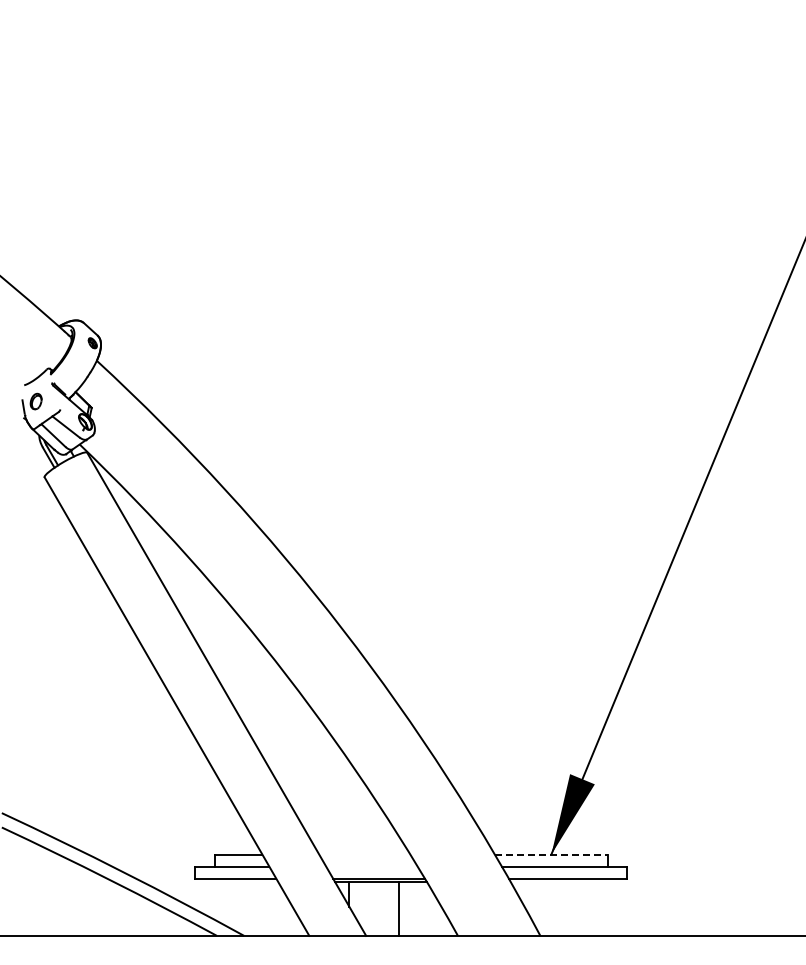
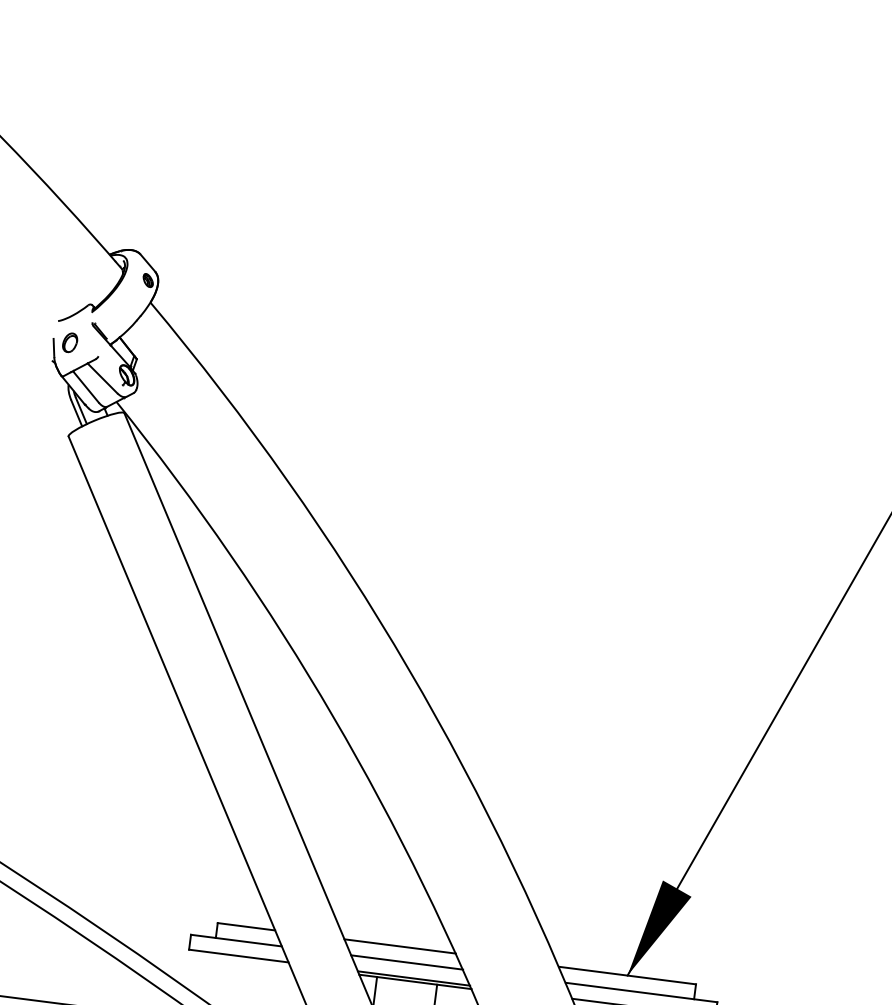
line: (364, 854) -> (399, 946), added
line: (551, 854) -> (627, 975), dashed -> solid
line: (372, 866) -> (407, 962), added

